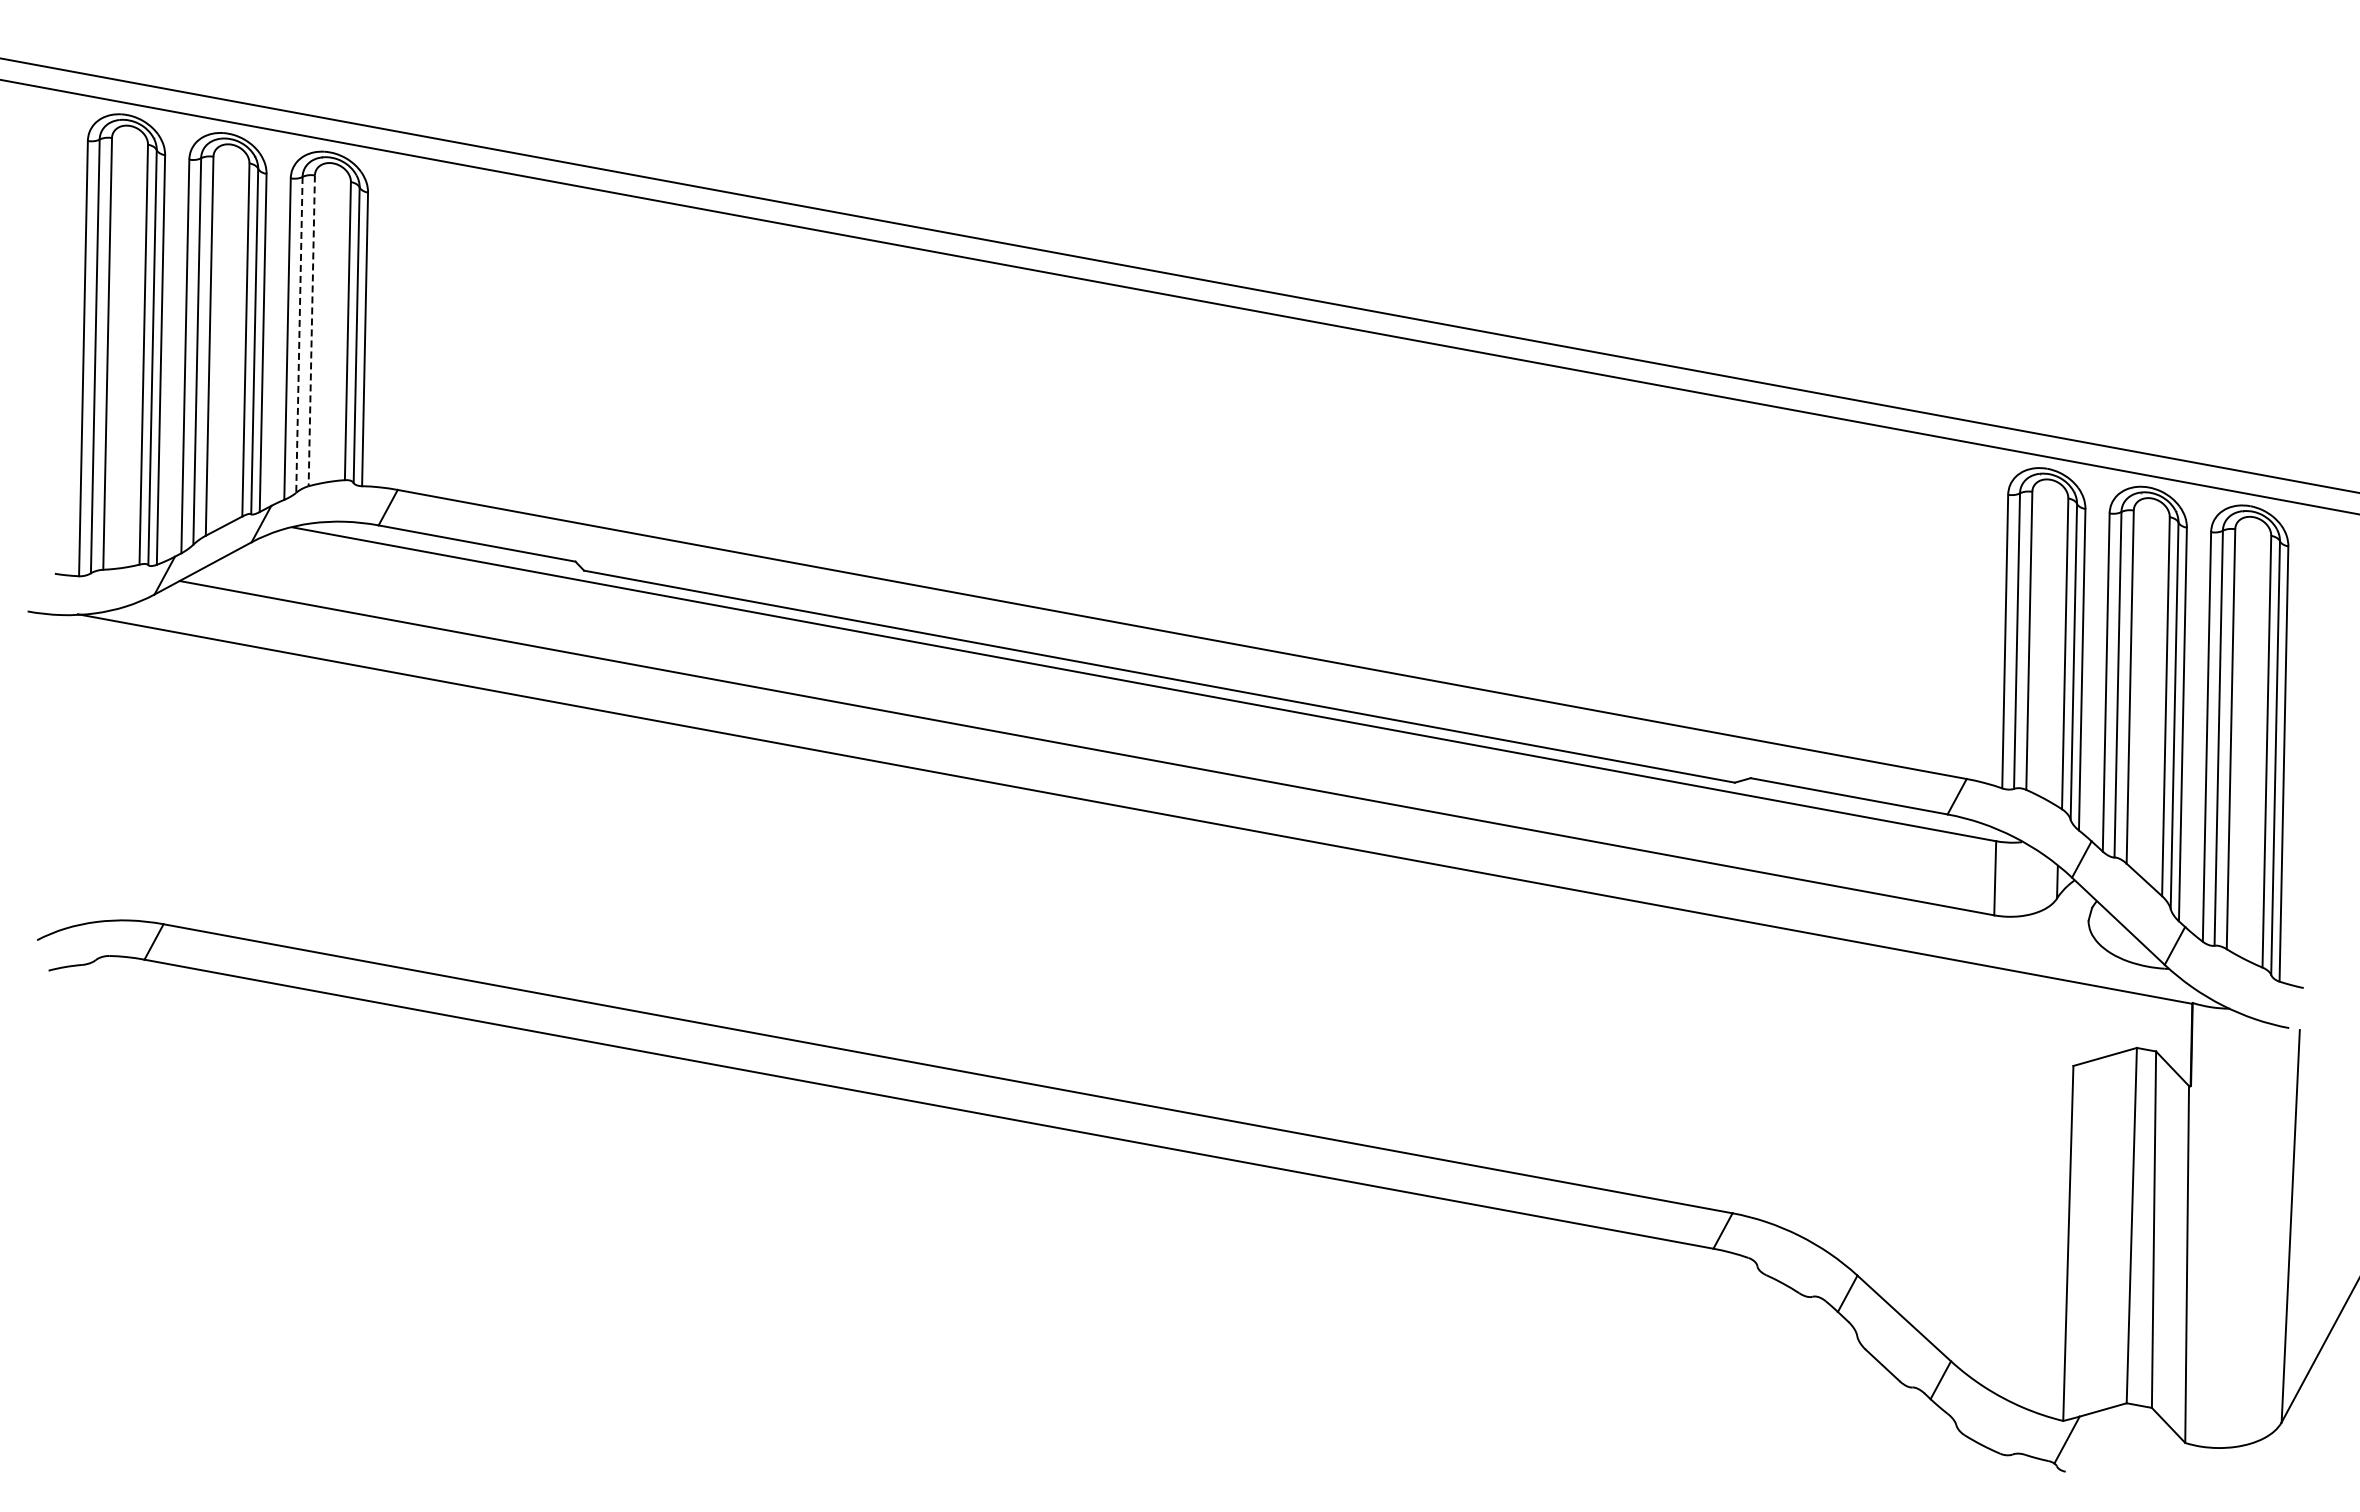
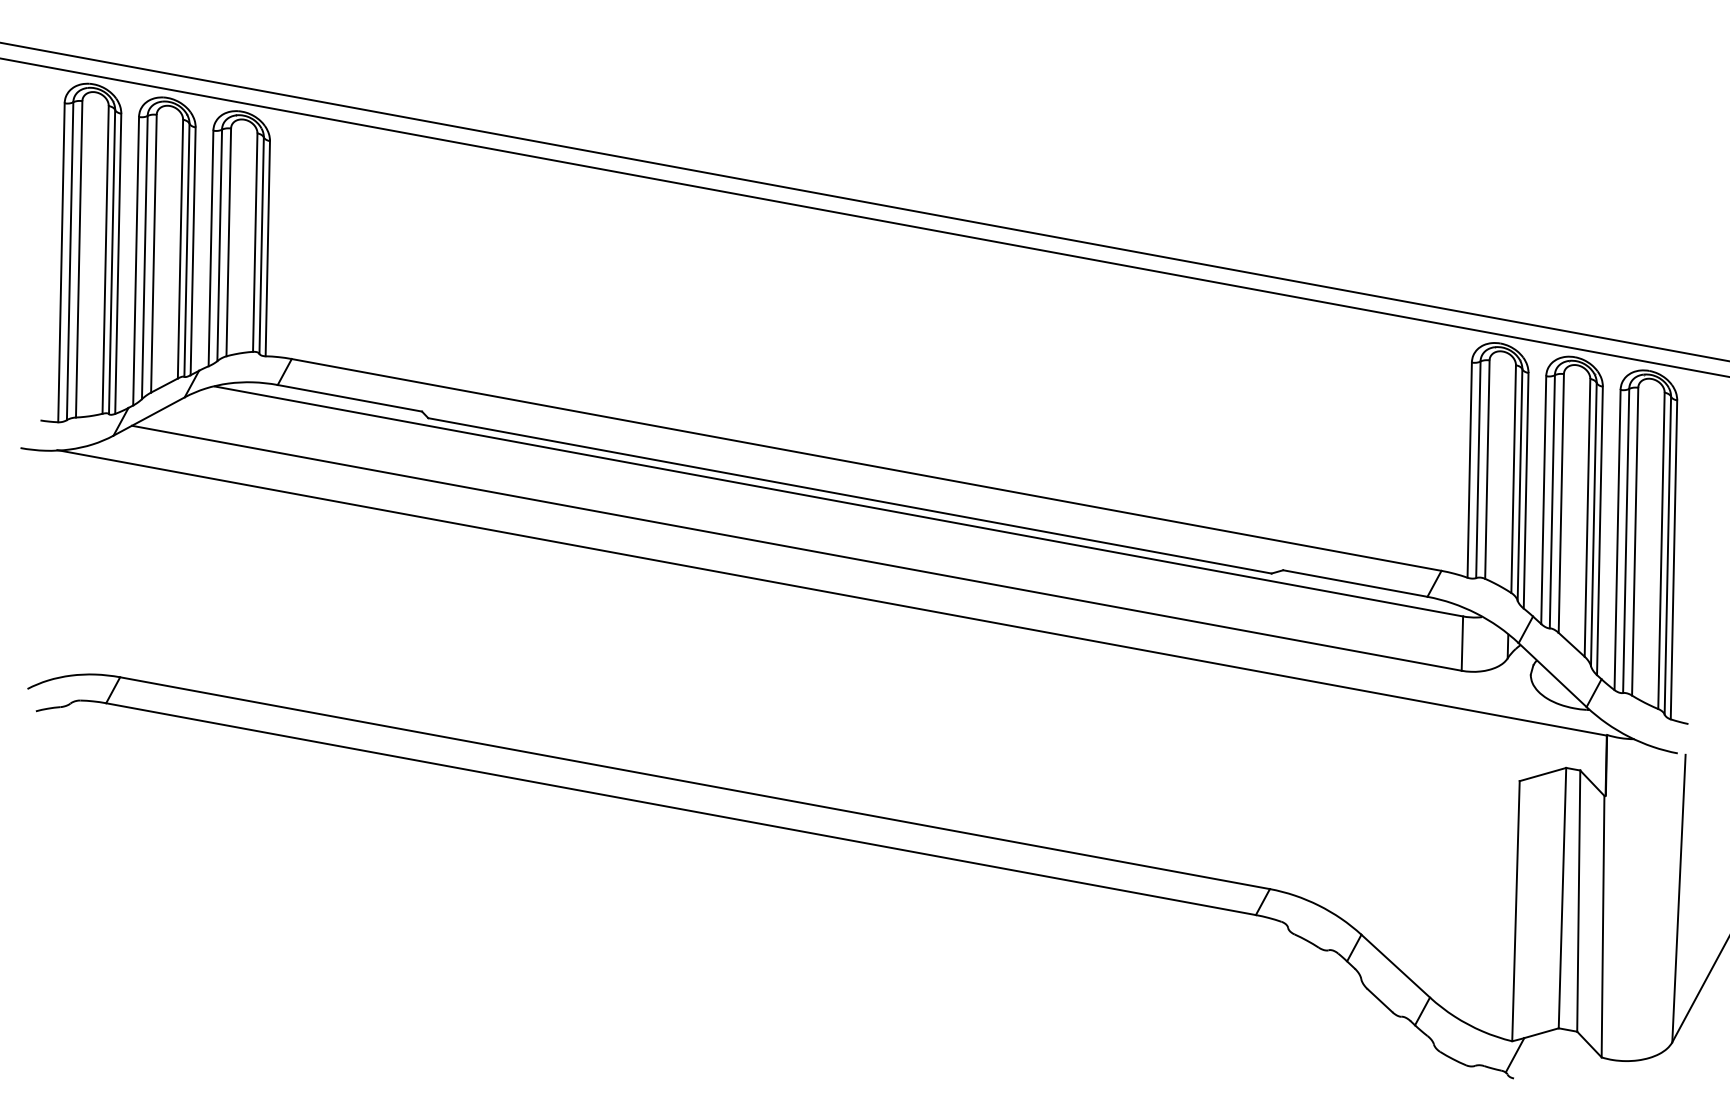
line: (311, 331) -> (228, 242), dashed -> solid
line: (299, 334) -> (219, 245), dashed -> solid

